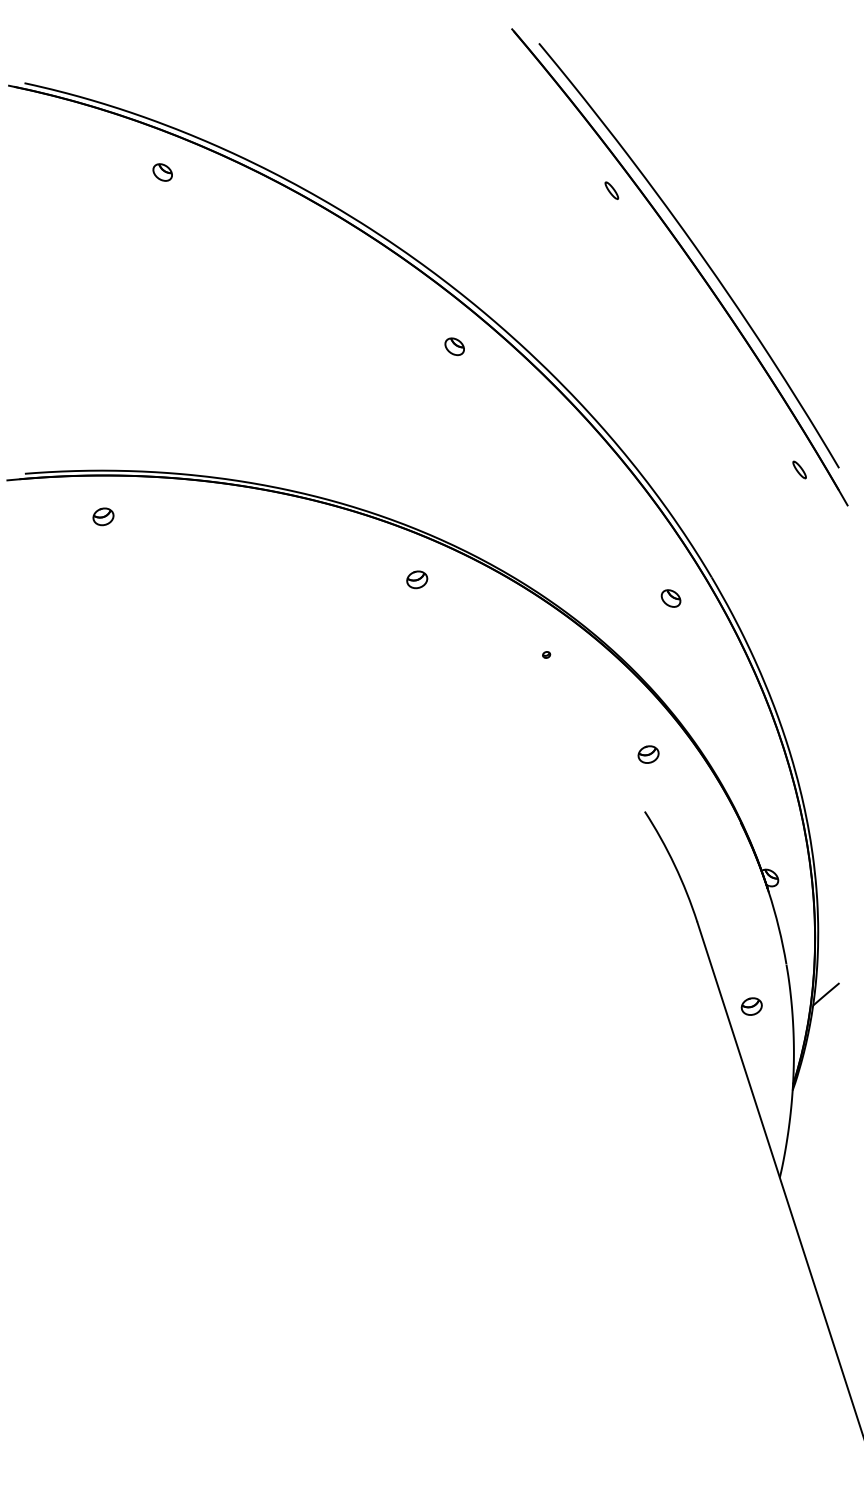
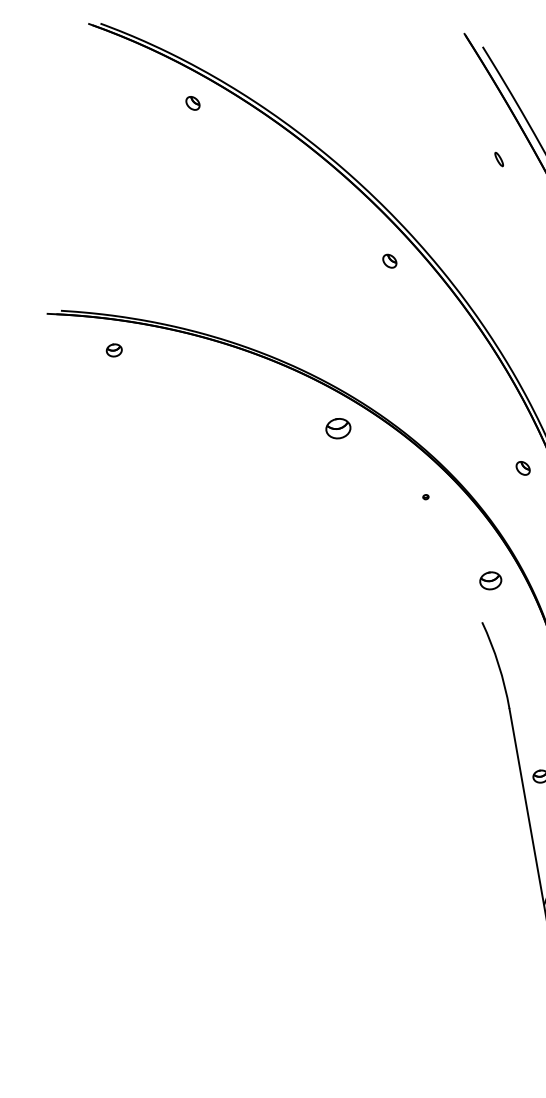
part: (611, 190) -> (498, 159), moved
part: (417, 579) -> (338, 428), size x1.6
part: (648, 754) -> (490, 580), size x1.4

